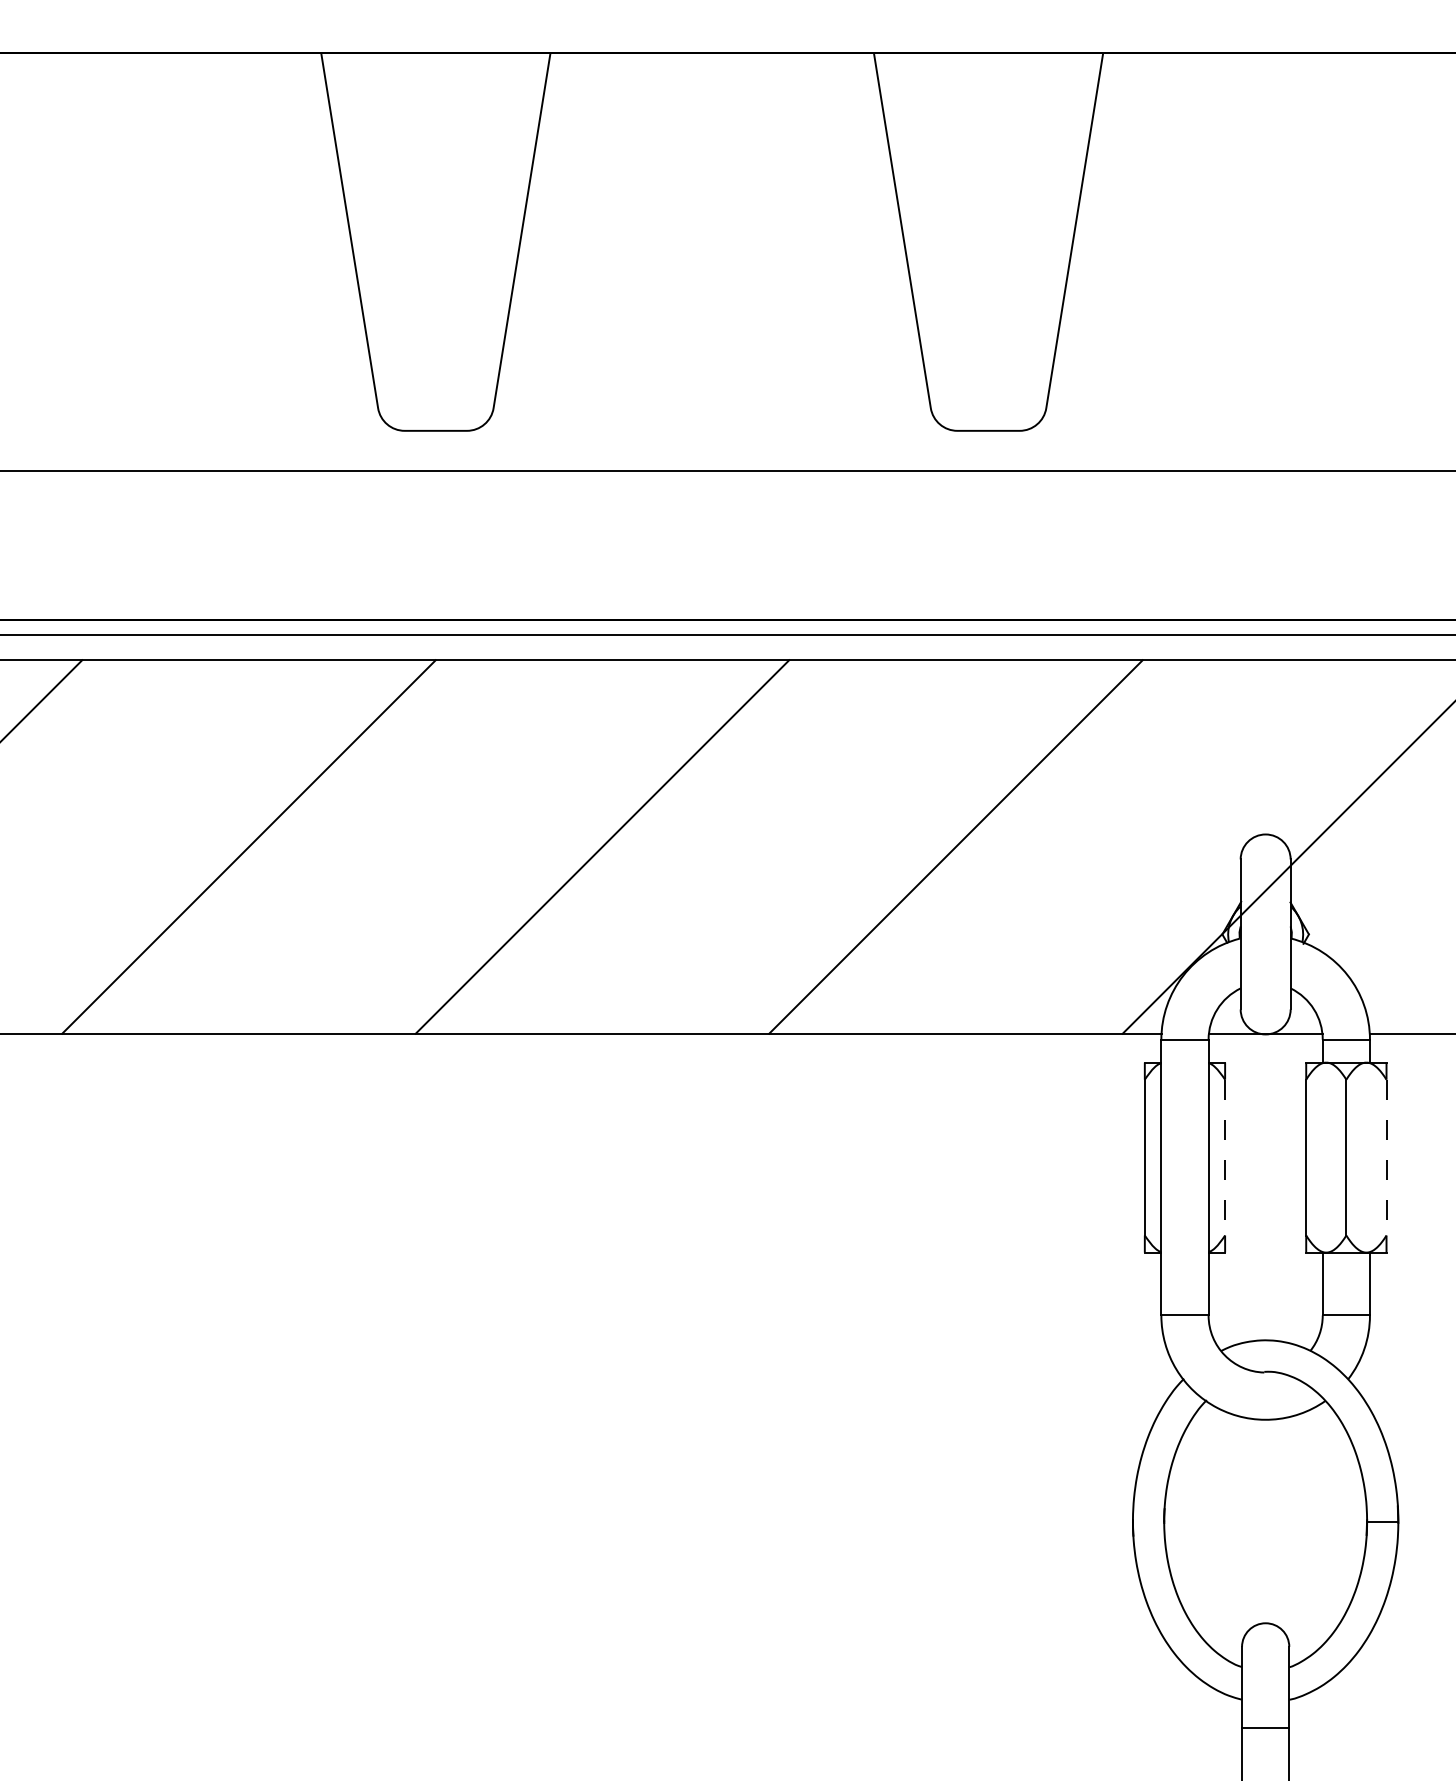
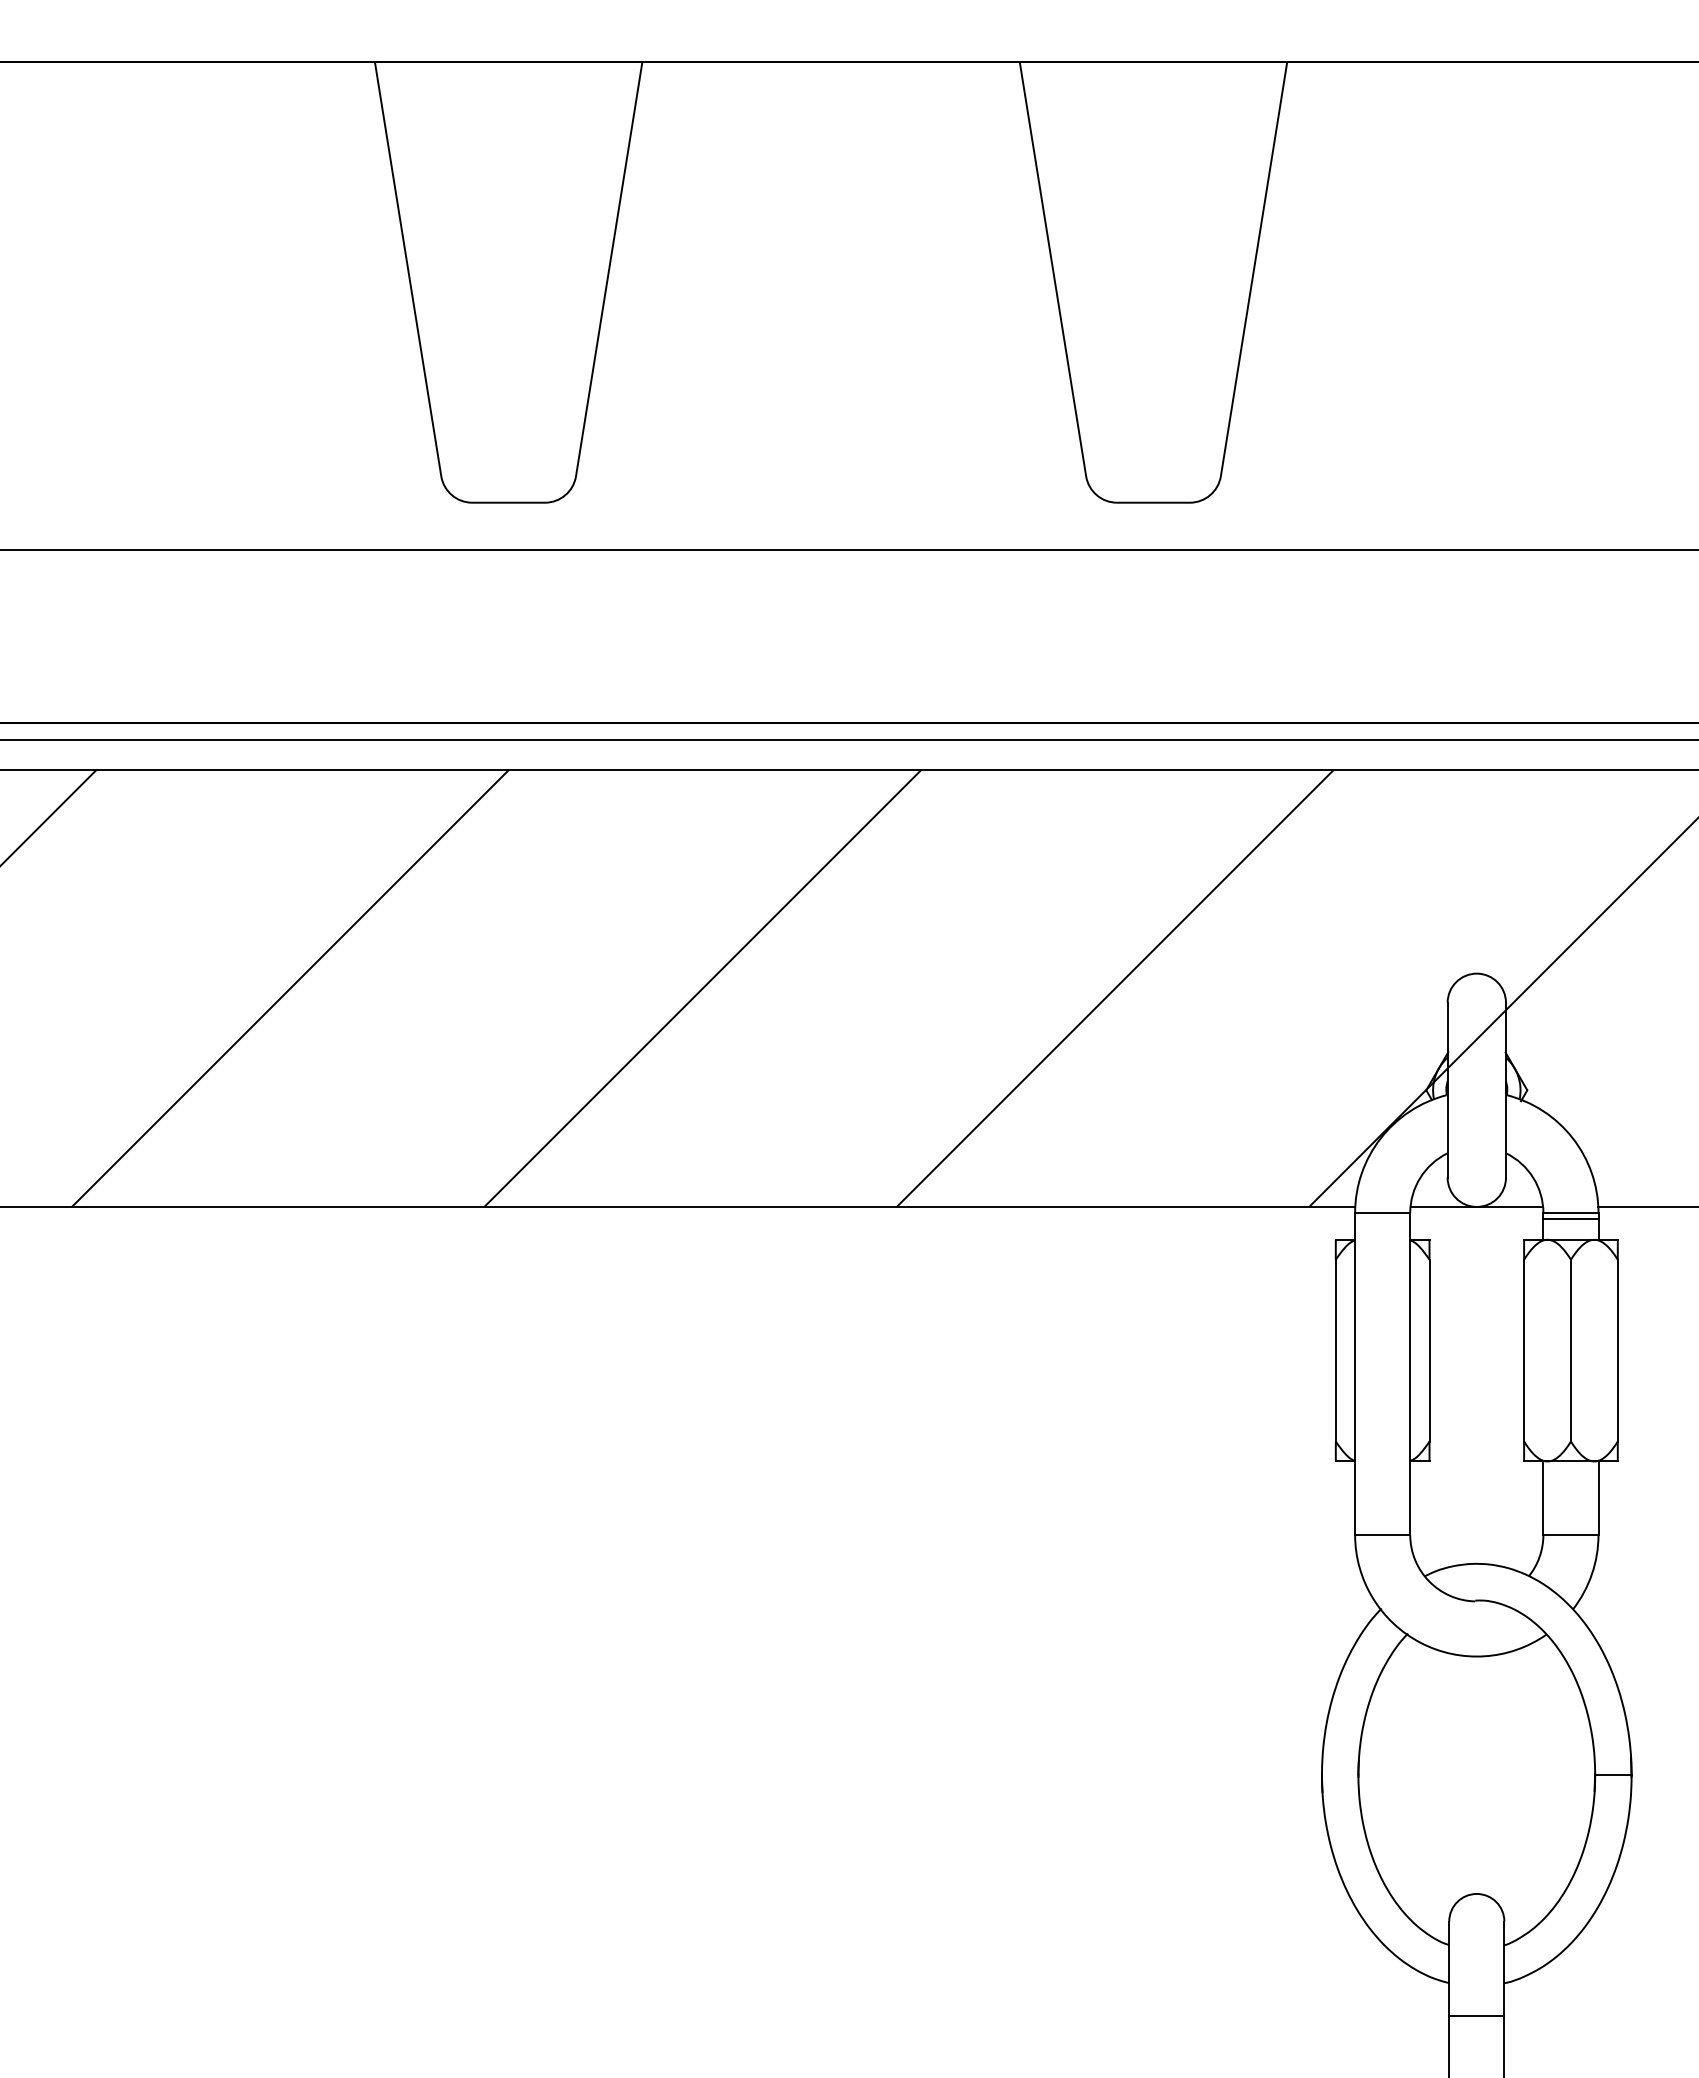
line: (1345, 1044) -> (1570, 1218), added
line: (1225, 1157) -> (1429, 1350), dashed -> solid
line: (1386, 1157) -> (1617, 1350), dashed -> solid

